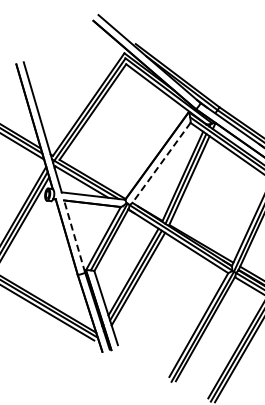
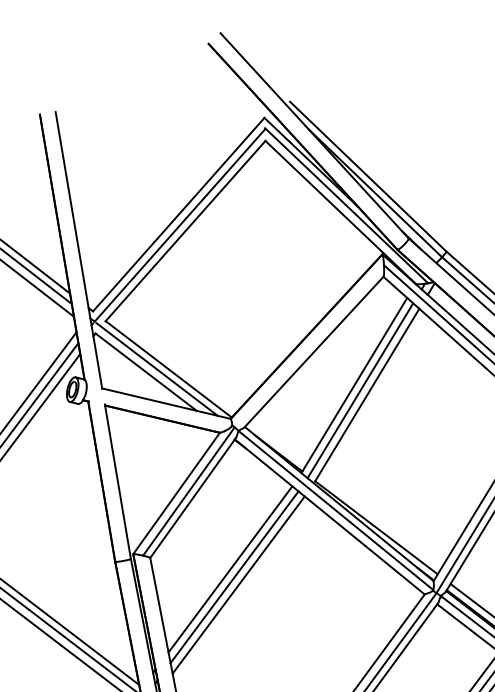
line: (161, 162) -> (314, 351), dashed -> solid
line: (74, 236) -> (117, 482), dashed -> solid

